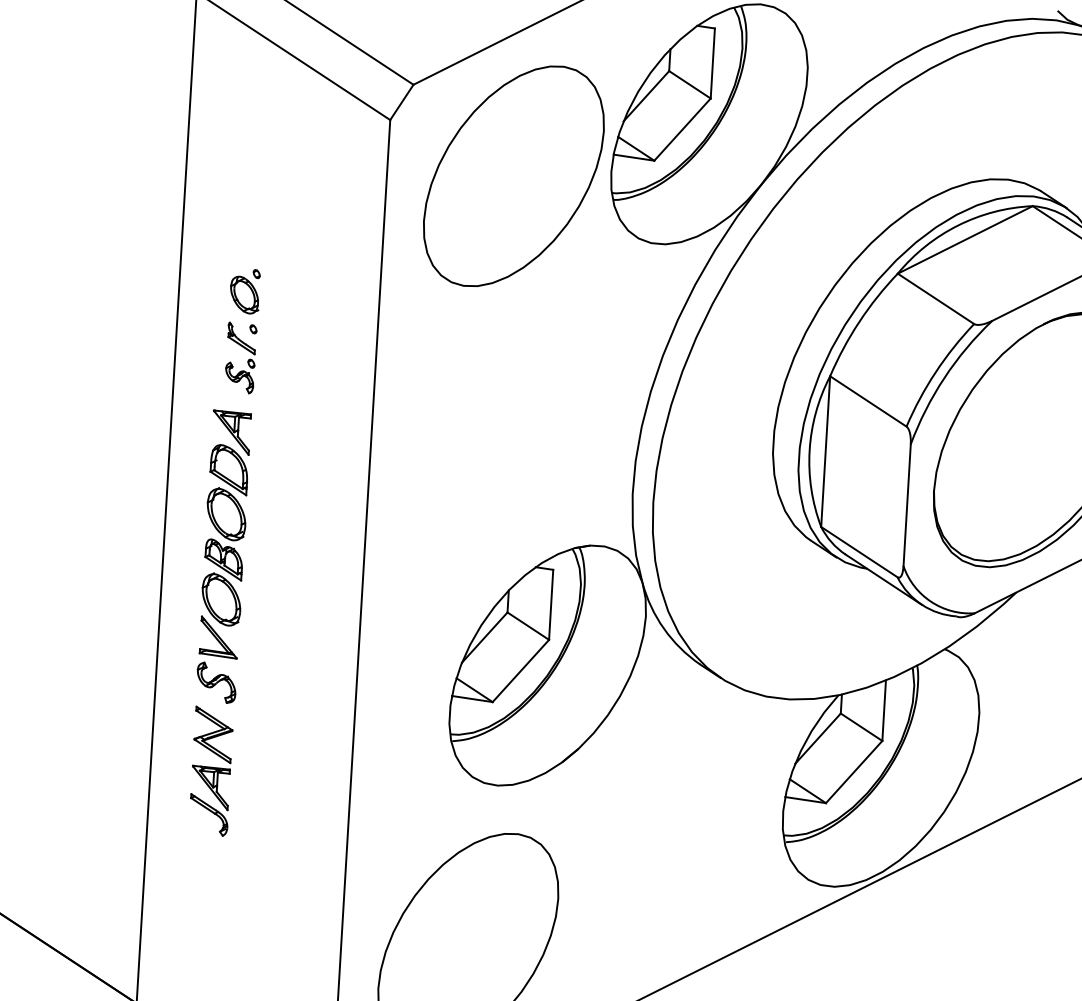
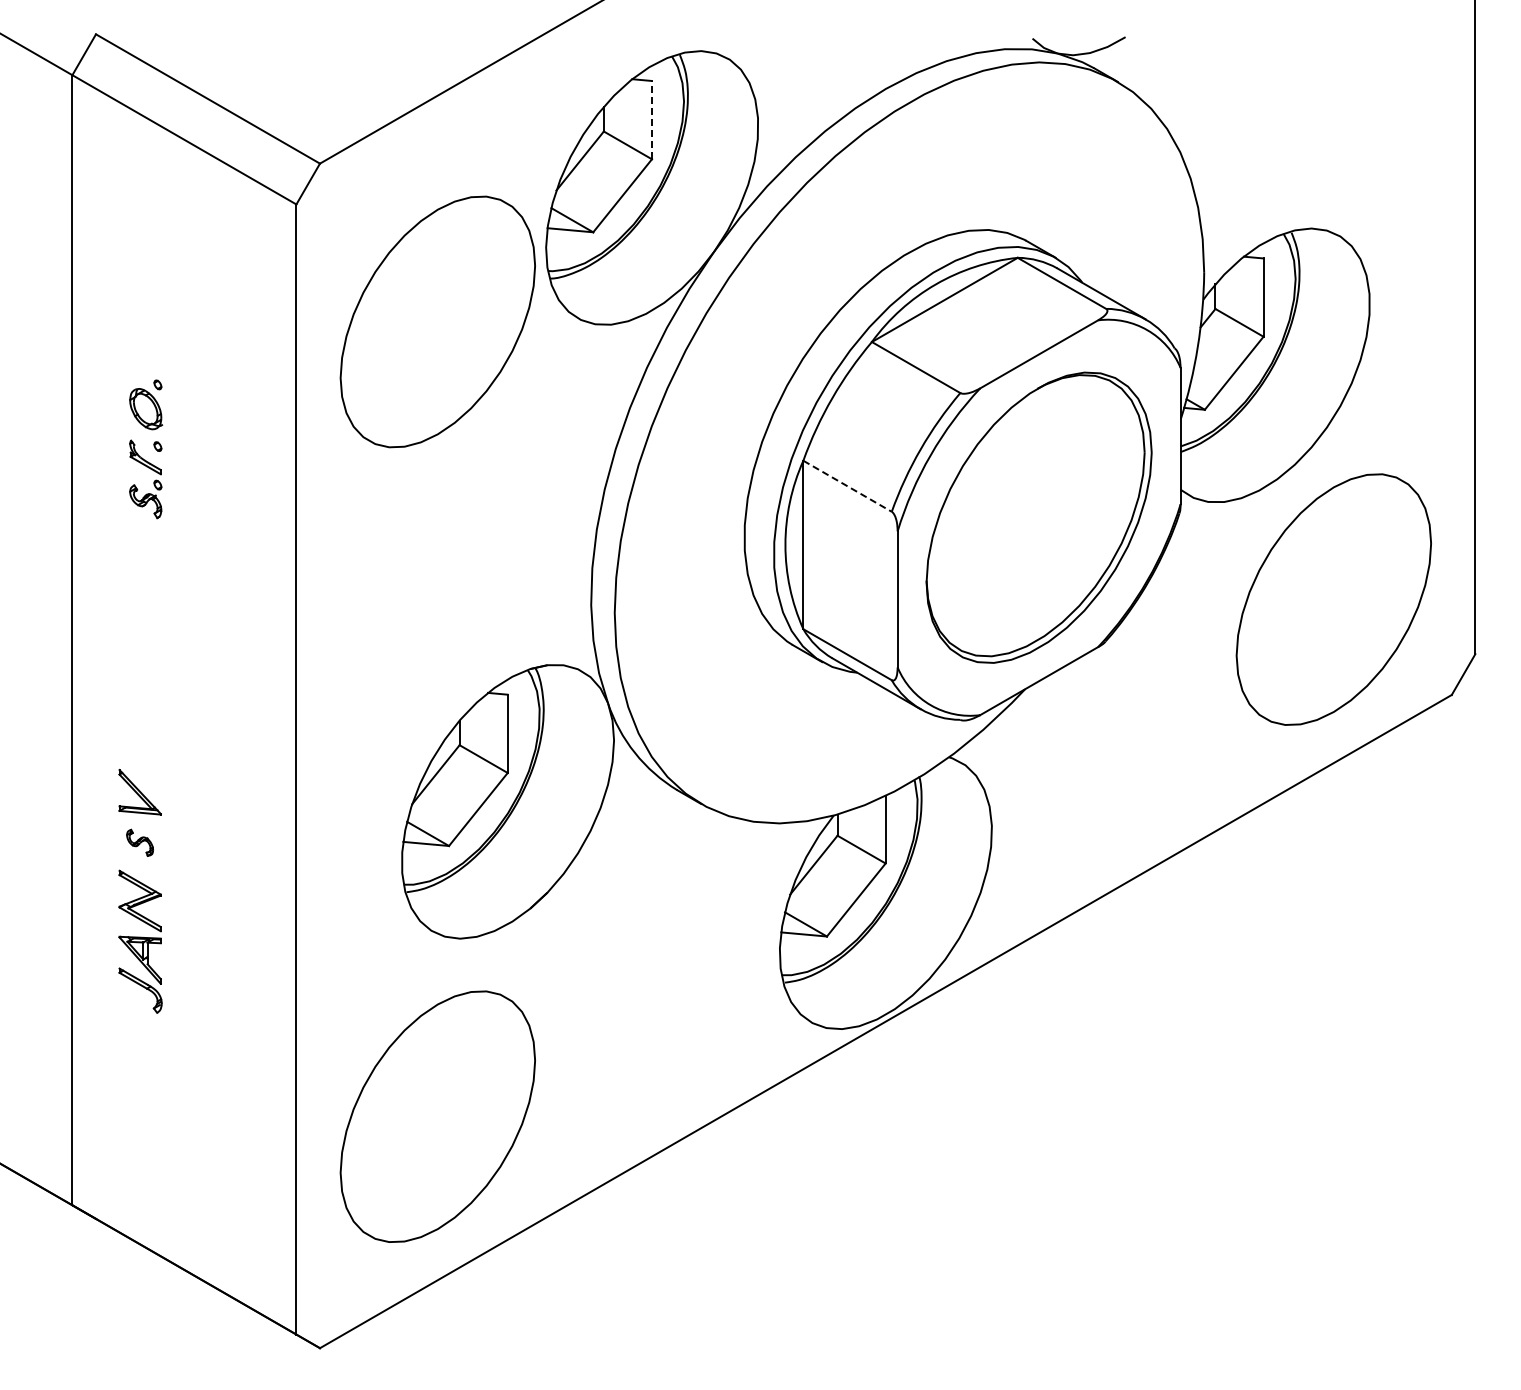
line: (712, 62) -> (651, 119), solid -> dashed
part: (513, 175) -> (437, 321), moved
line: (869, 401) -> (848, 486), solid -> dashed
part: (225, 517) -> (139, 658), removed
part: (215, 682) -> (139, 842), size x0.6

